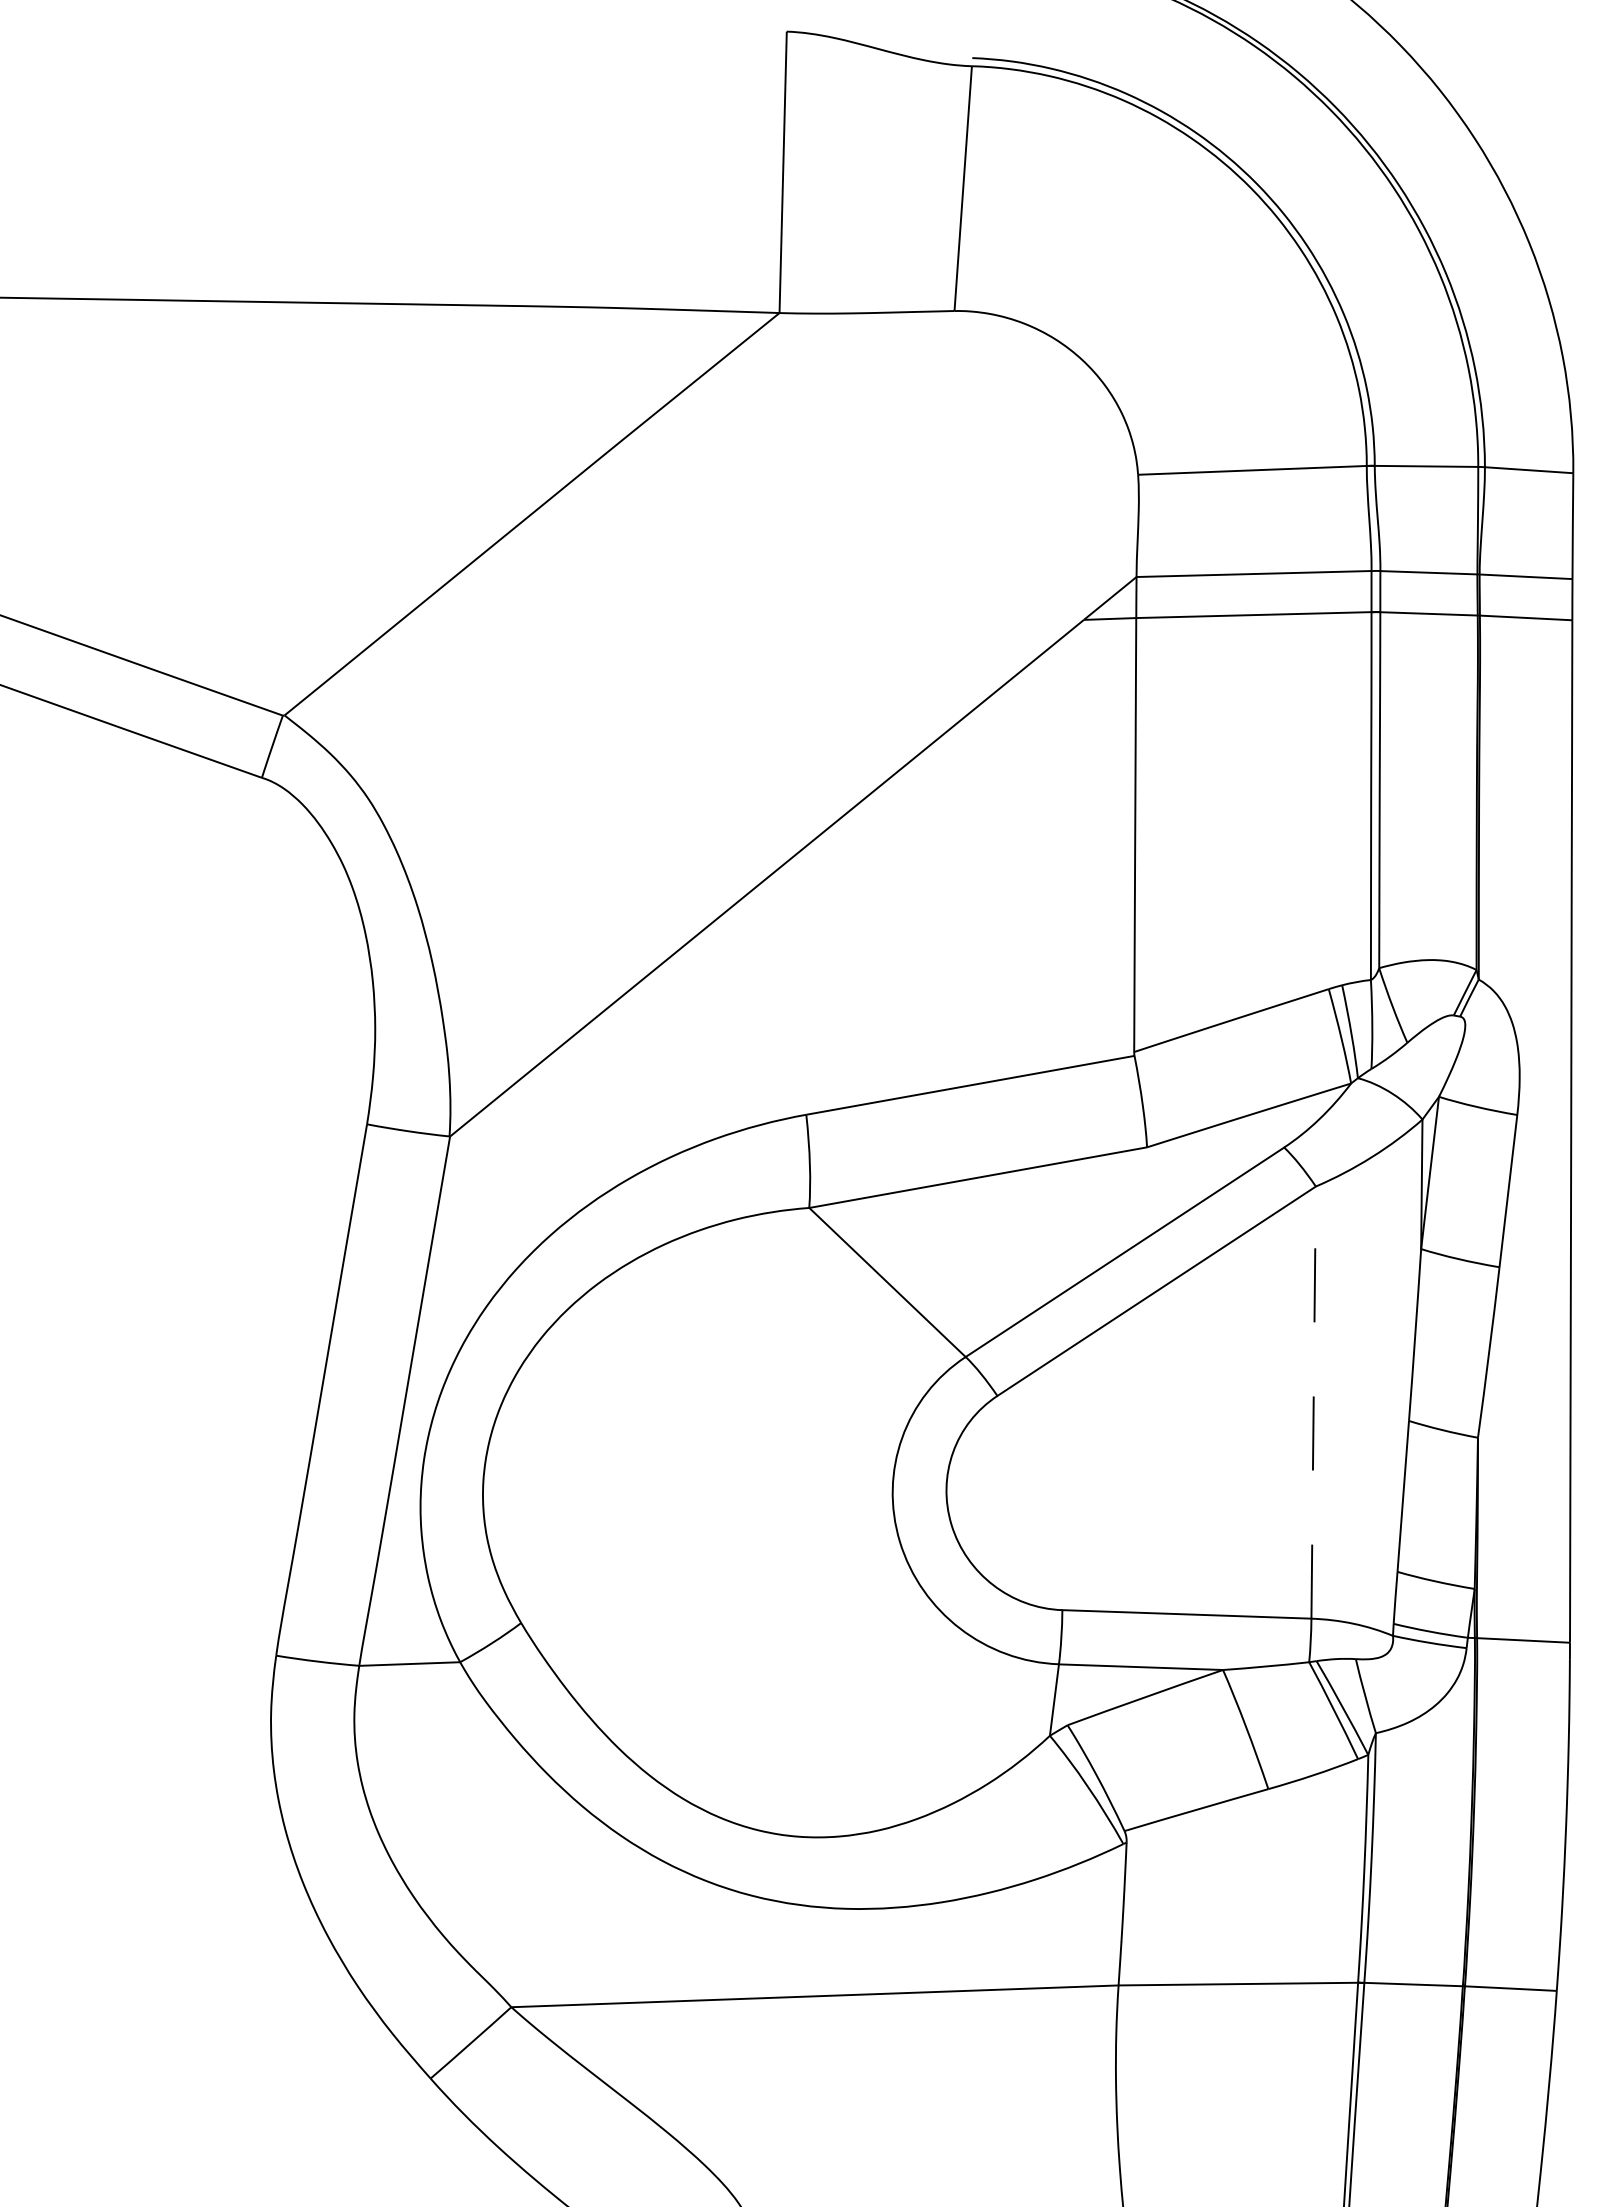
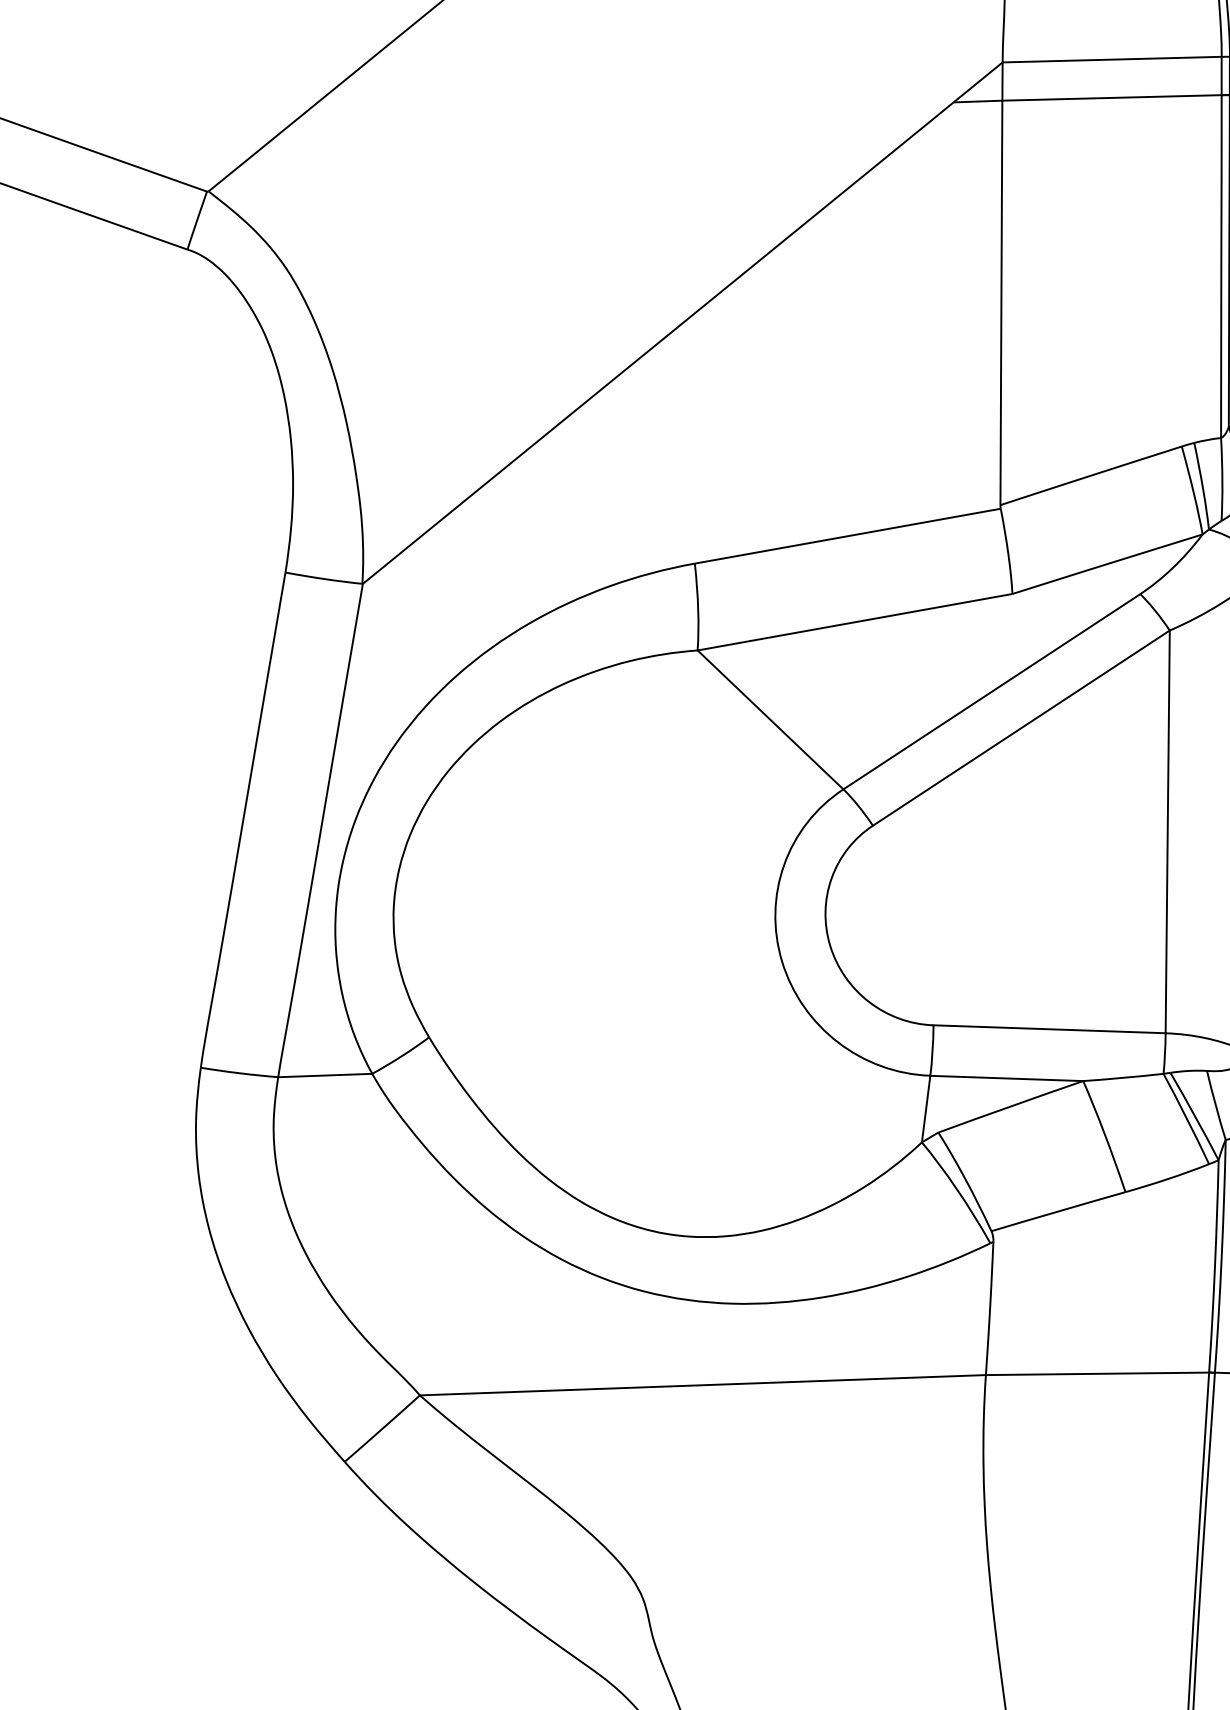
line: (1313, 1402) -> (1167, 831), dashed -> solid

